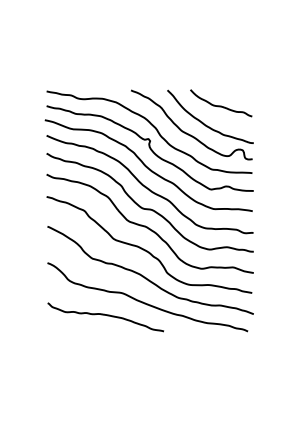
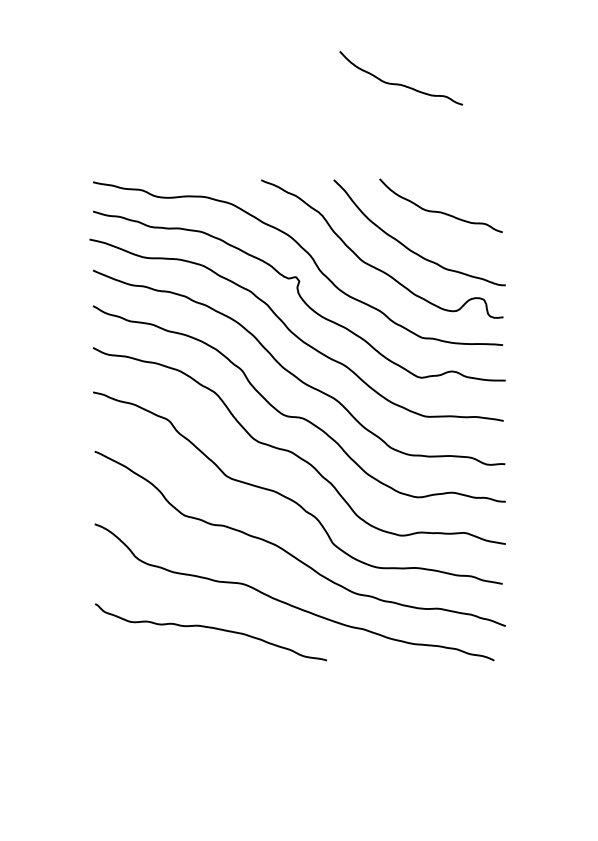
curve: (201, 41) -> (401, 82), added

